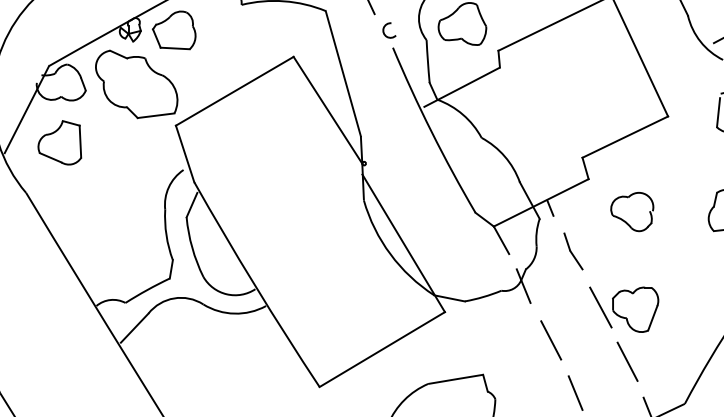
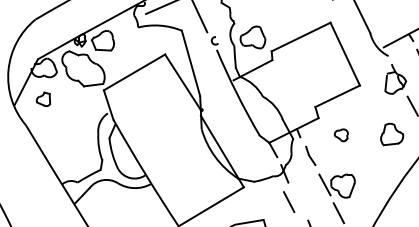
part: (59, 143) -> (43, 99), size x0.6
part: (632, 212) -> (341, 135), size x0.6
line: (551, 339) -> (289, 201), moved

